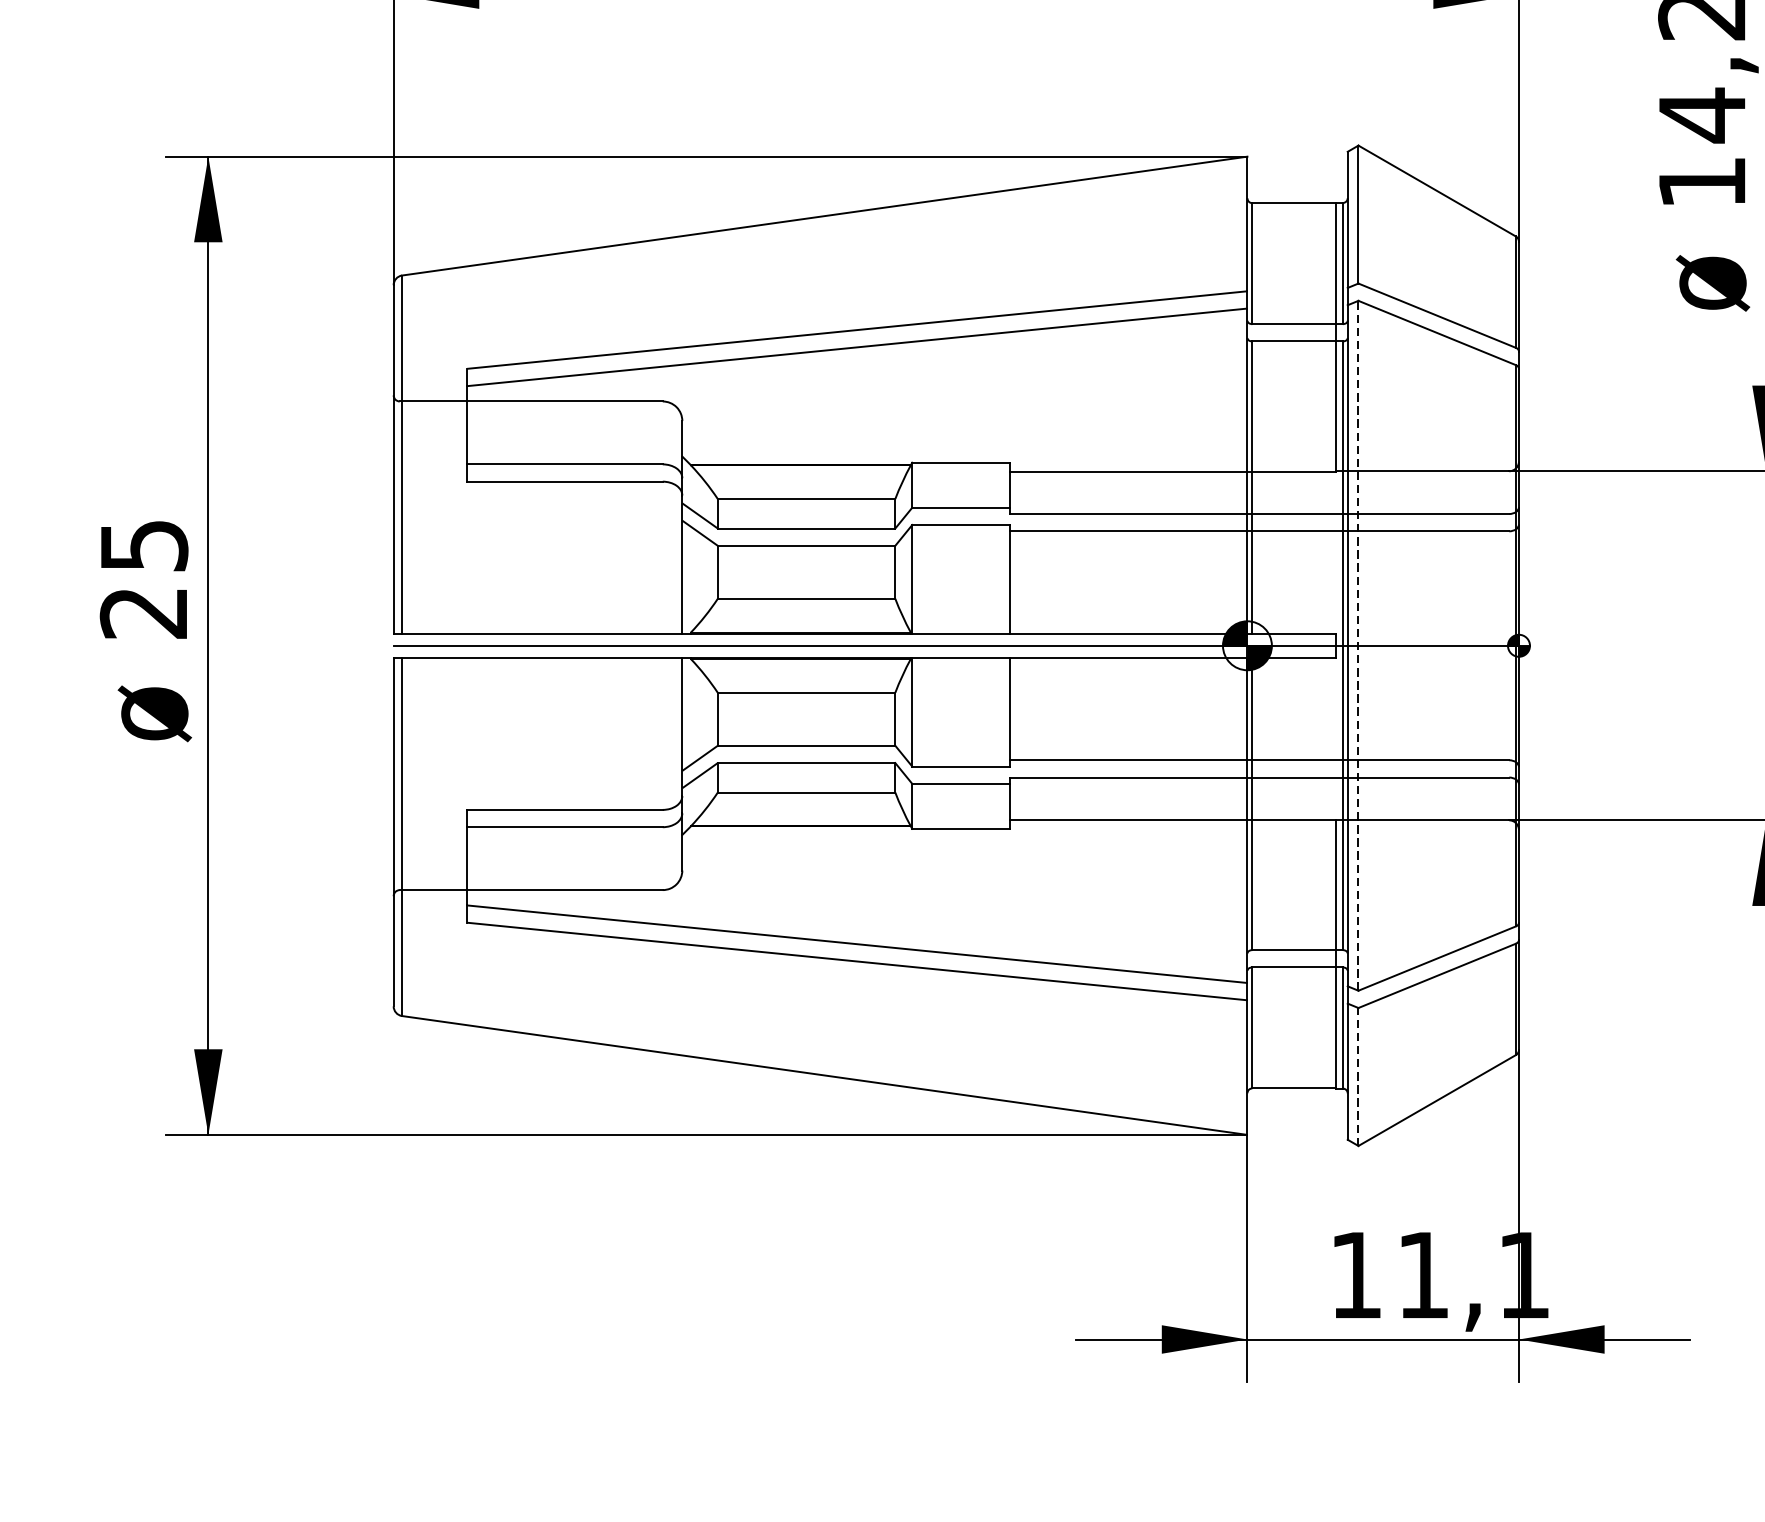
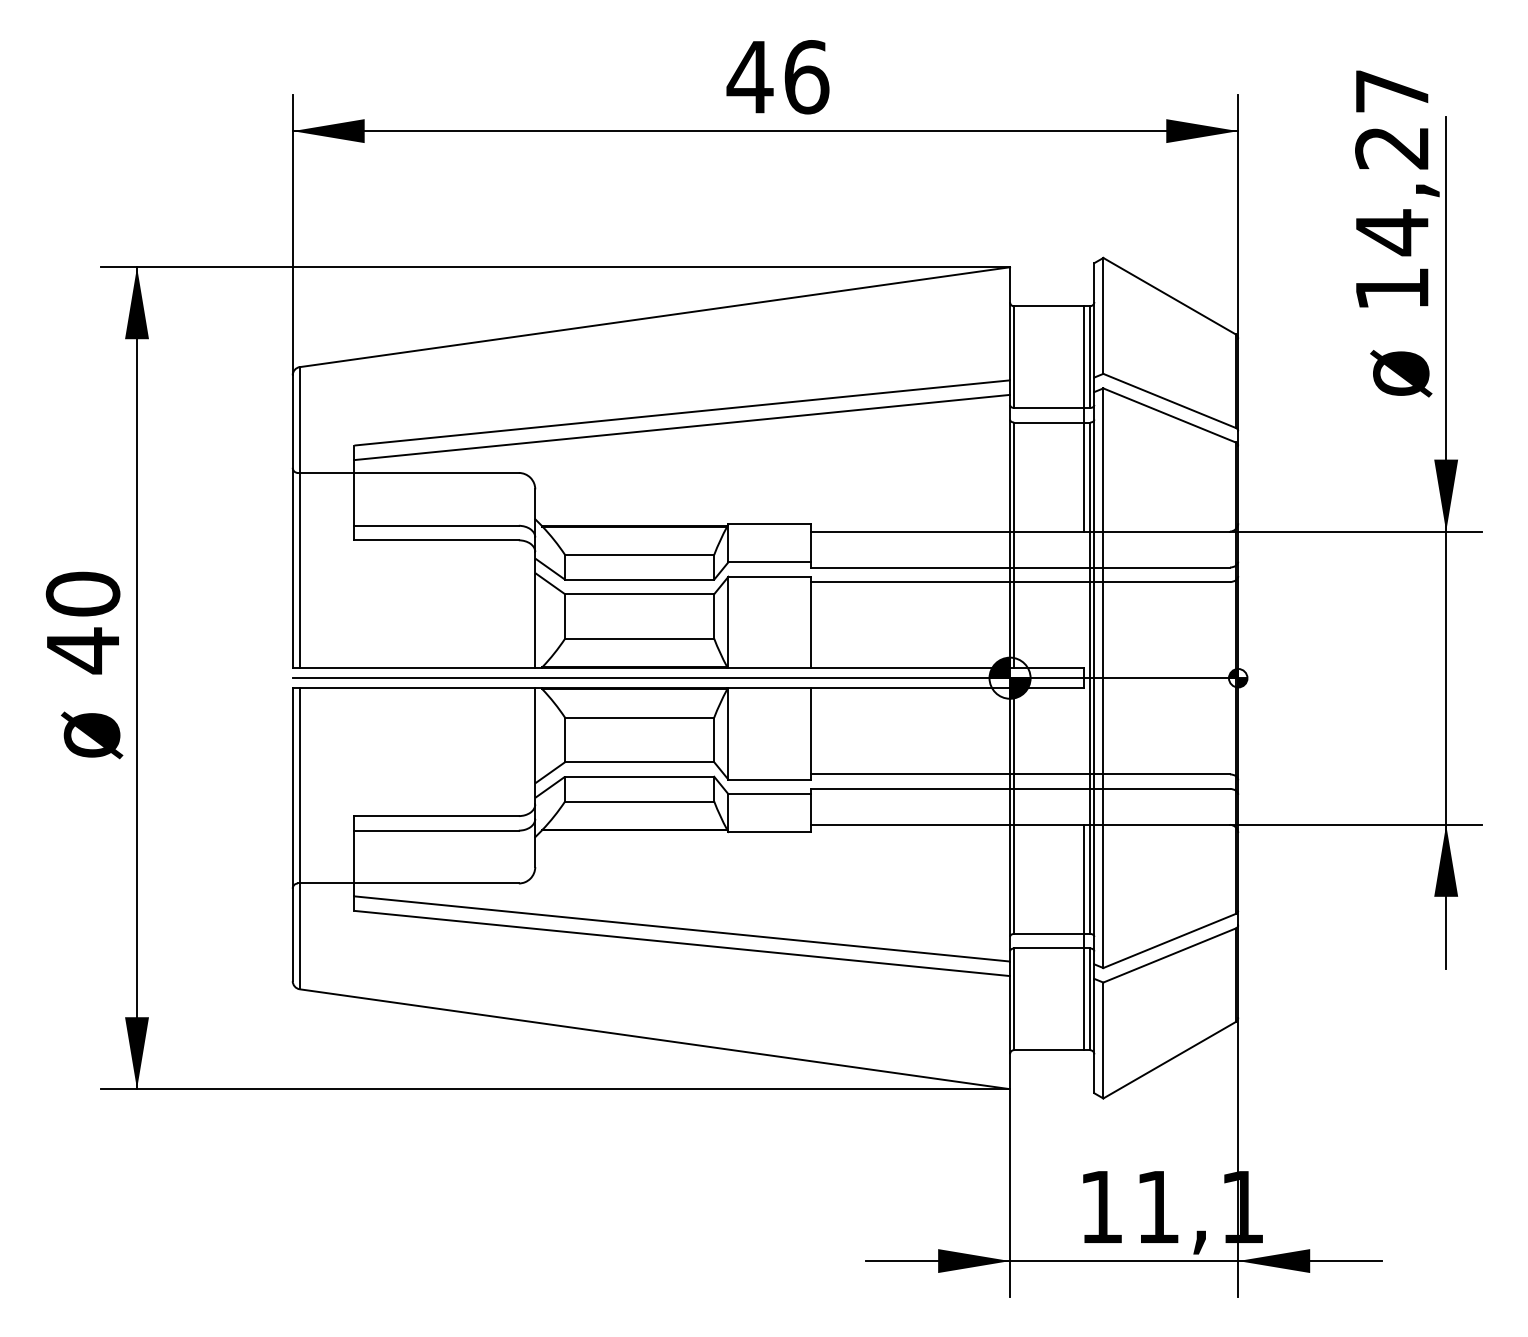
text: (143, 579) -> (82, 622), 25 -> 40
line: (1358, 646) -> (1103, 678), dashed -> solid
line: (1358, 1076) -> (1103, 1040), dashed -> solid

